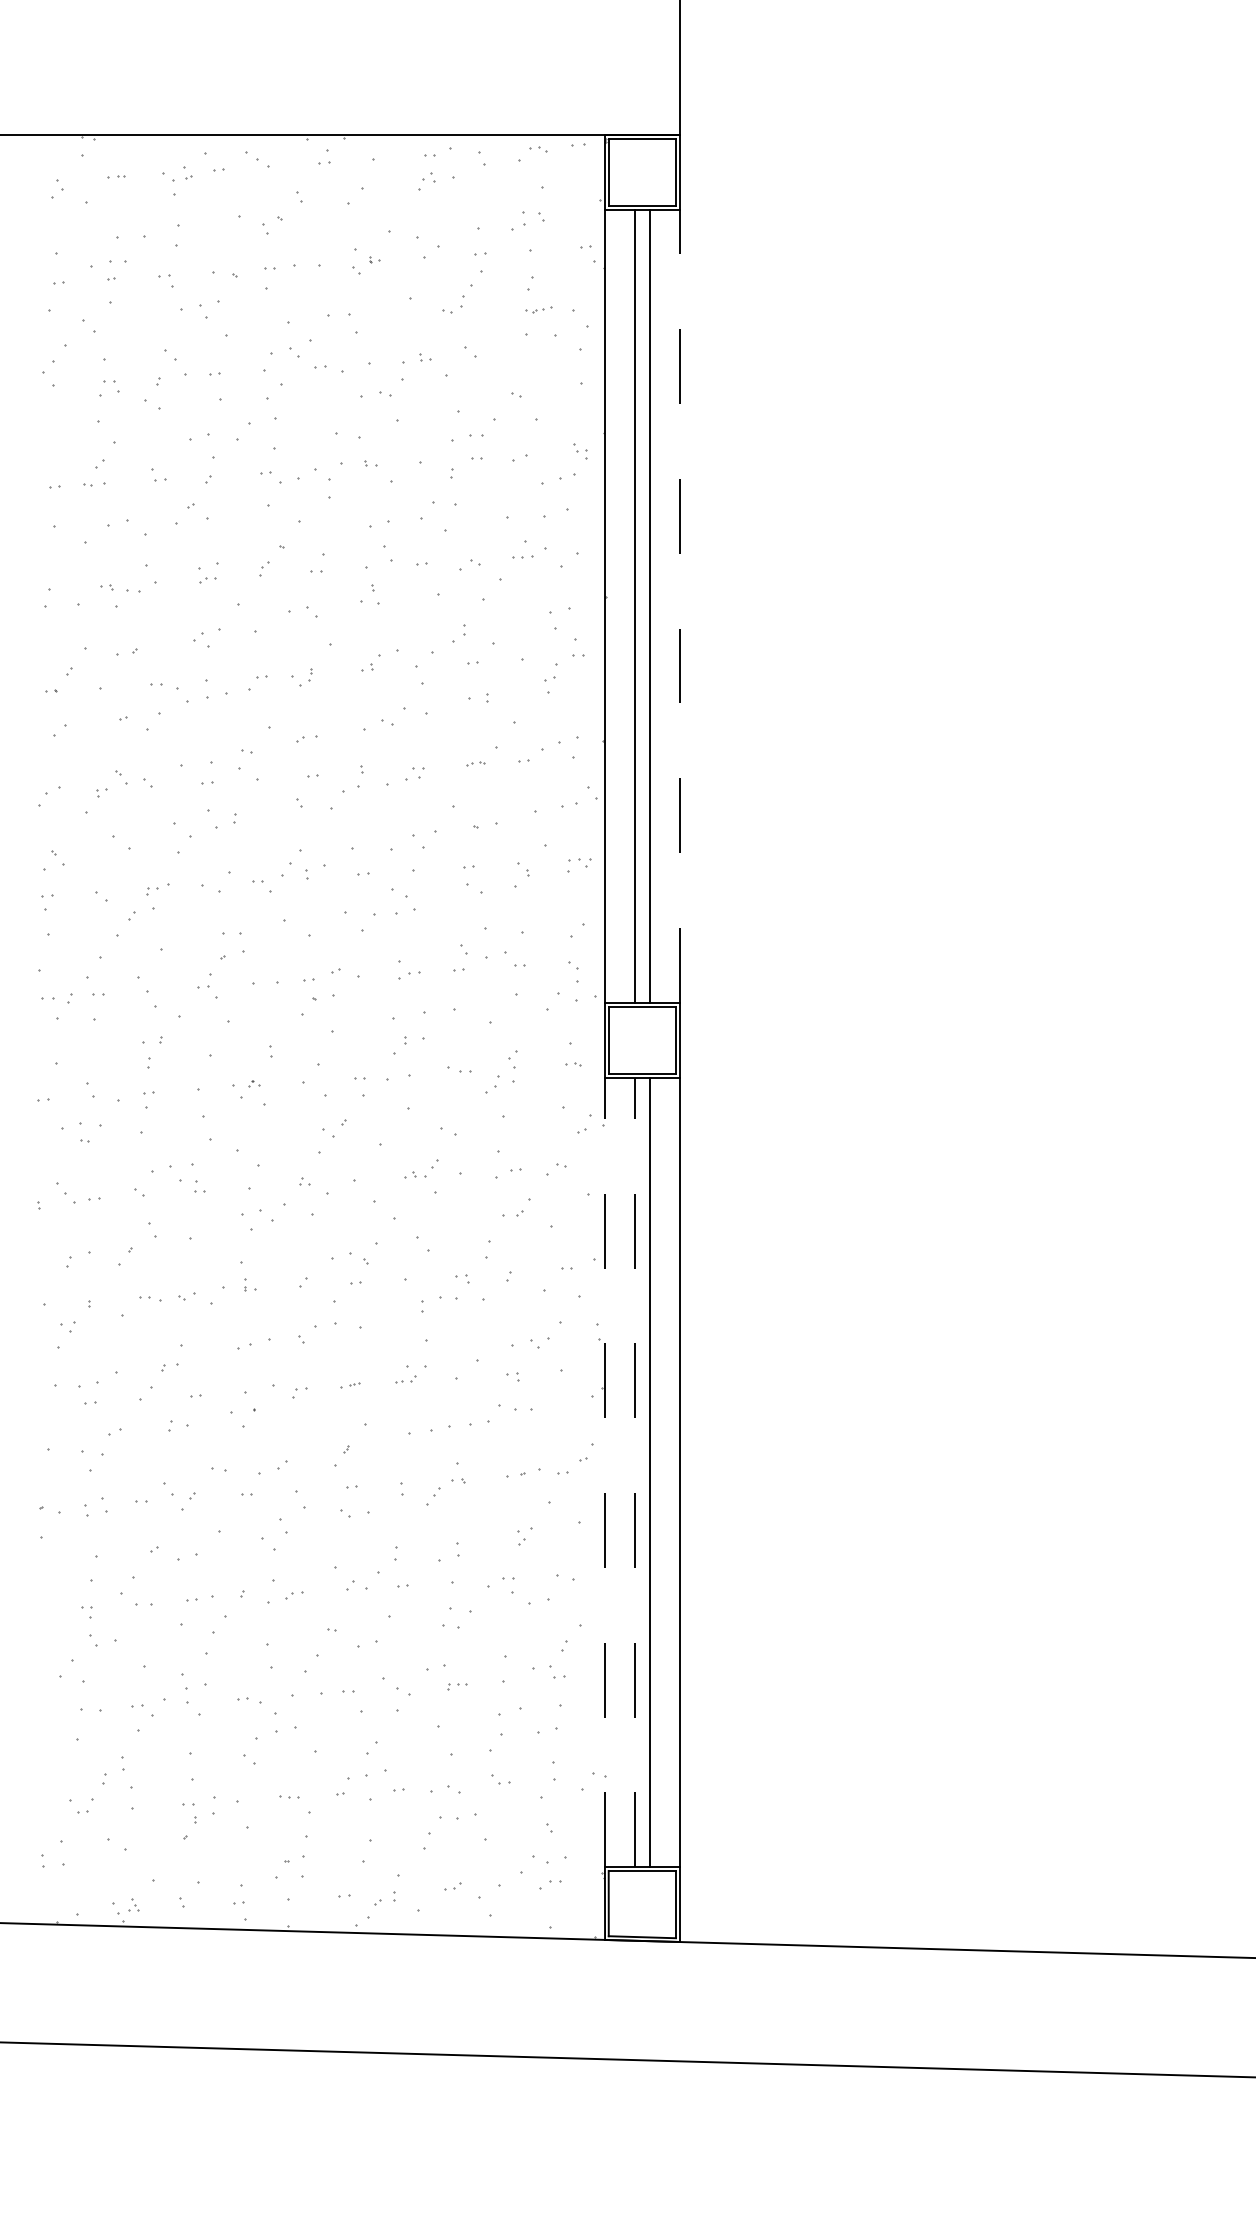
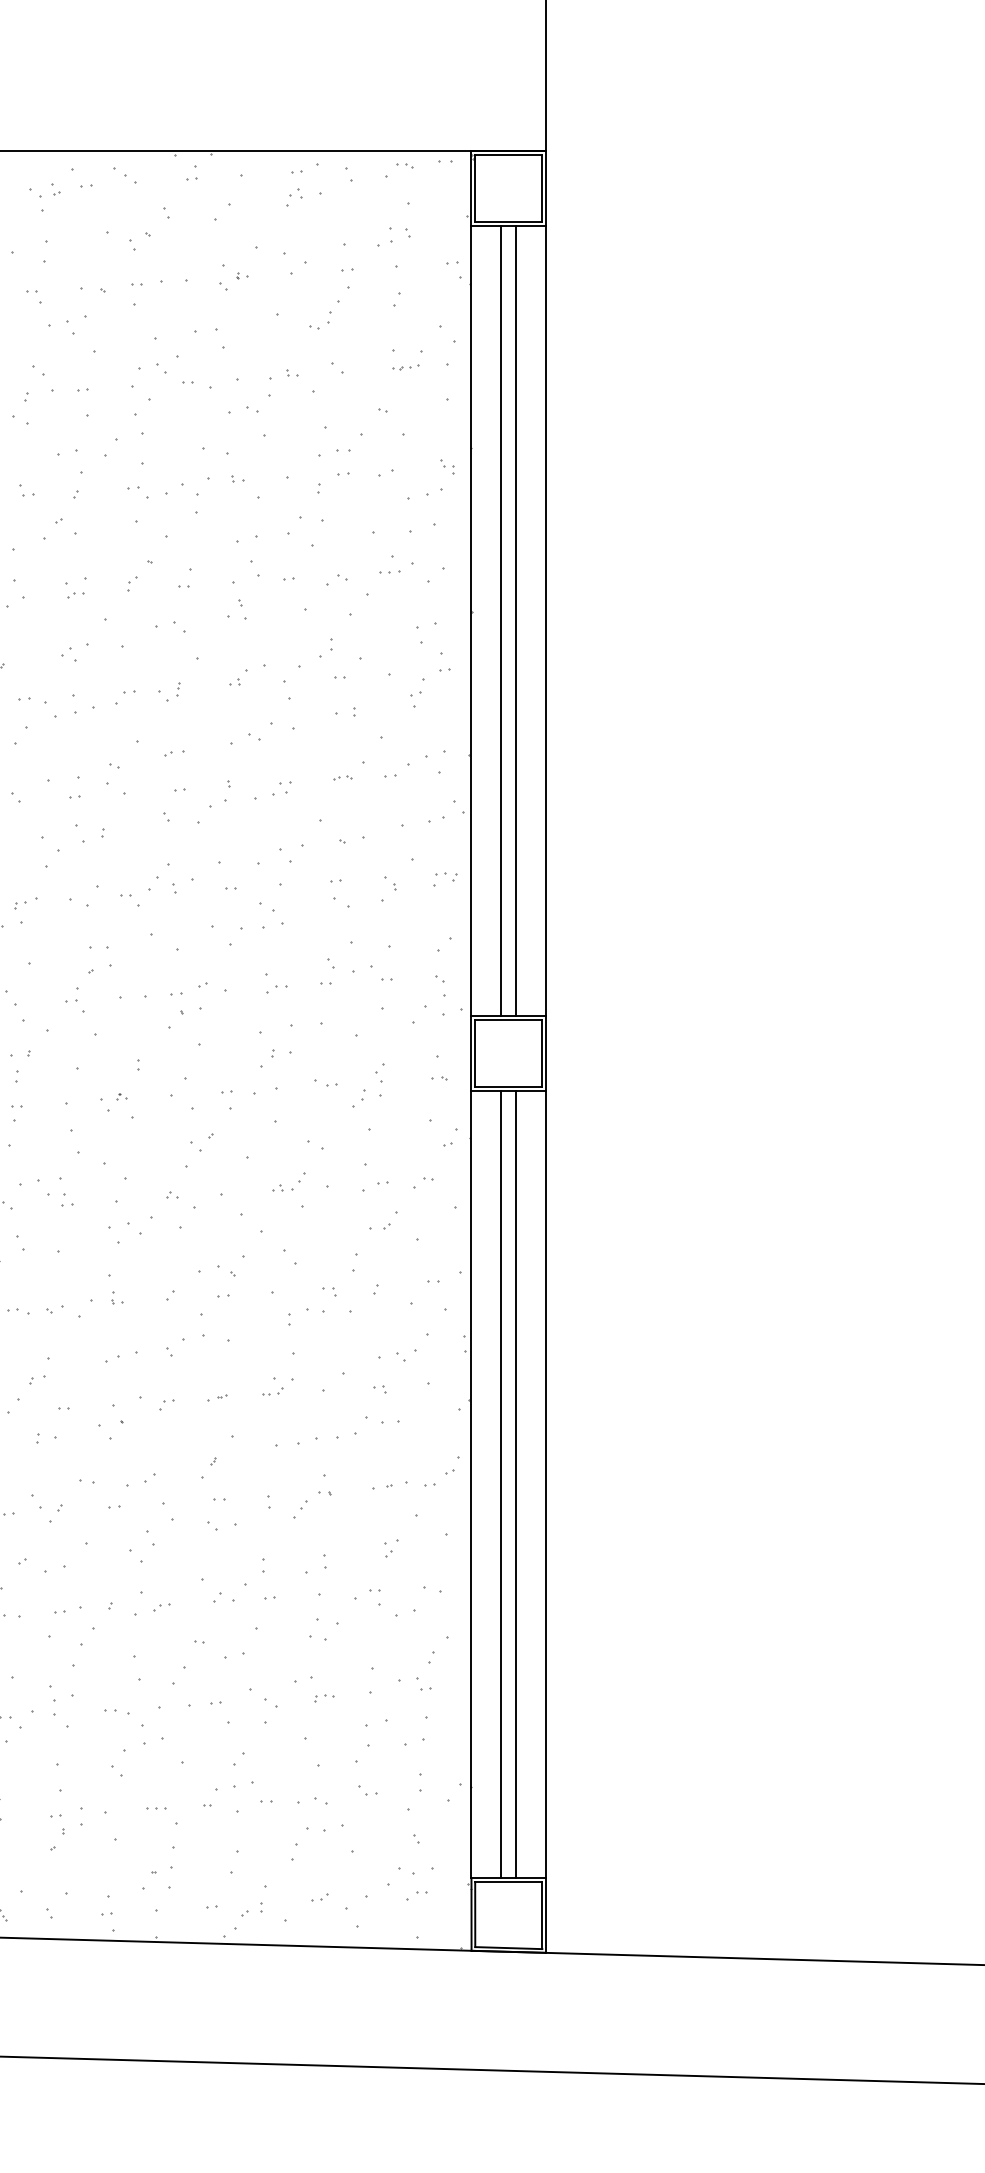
part: (538, 309) -> (405, 367), moved
line: (679, 606) -> (545, 621), dashed -> solid
line: (604, 1472) -> (471, 1484), dashed -> solid
line: (634, 1472) -> (500, 1484), dashed -> solid

